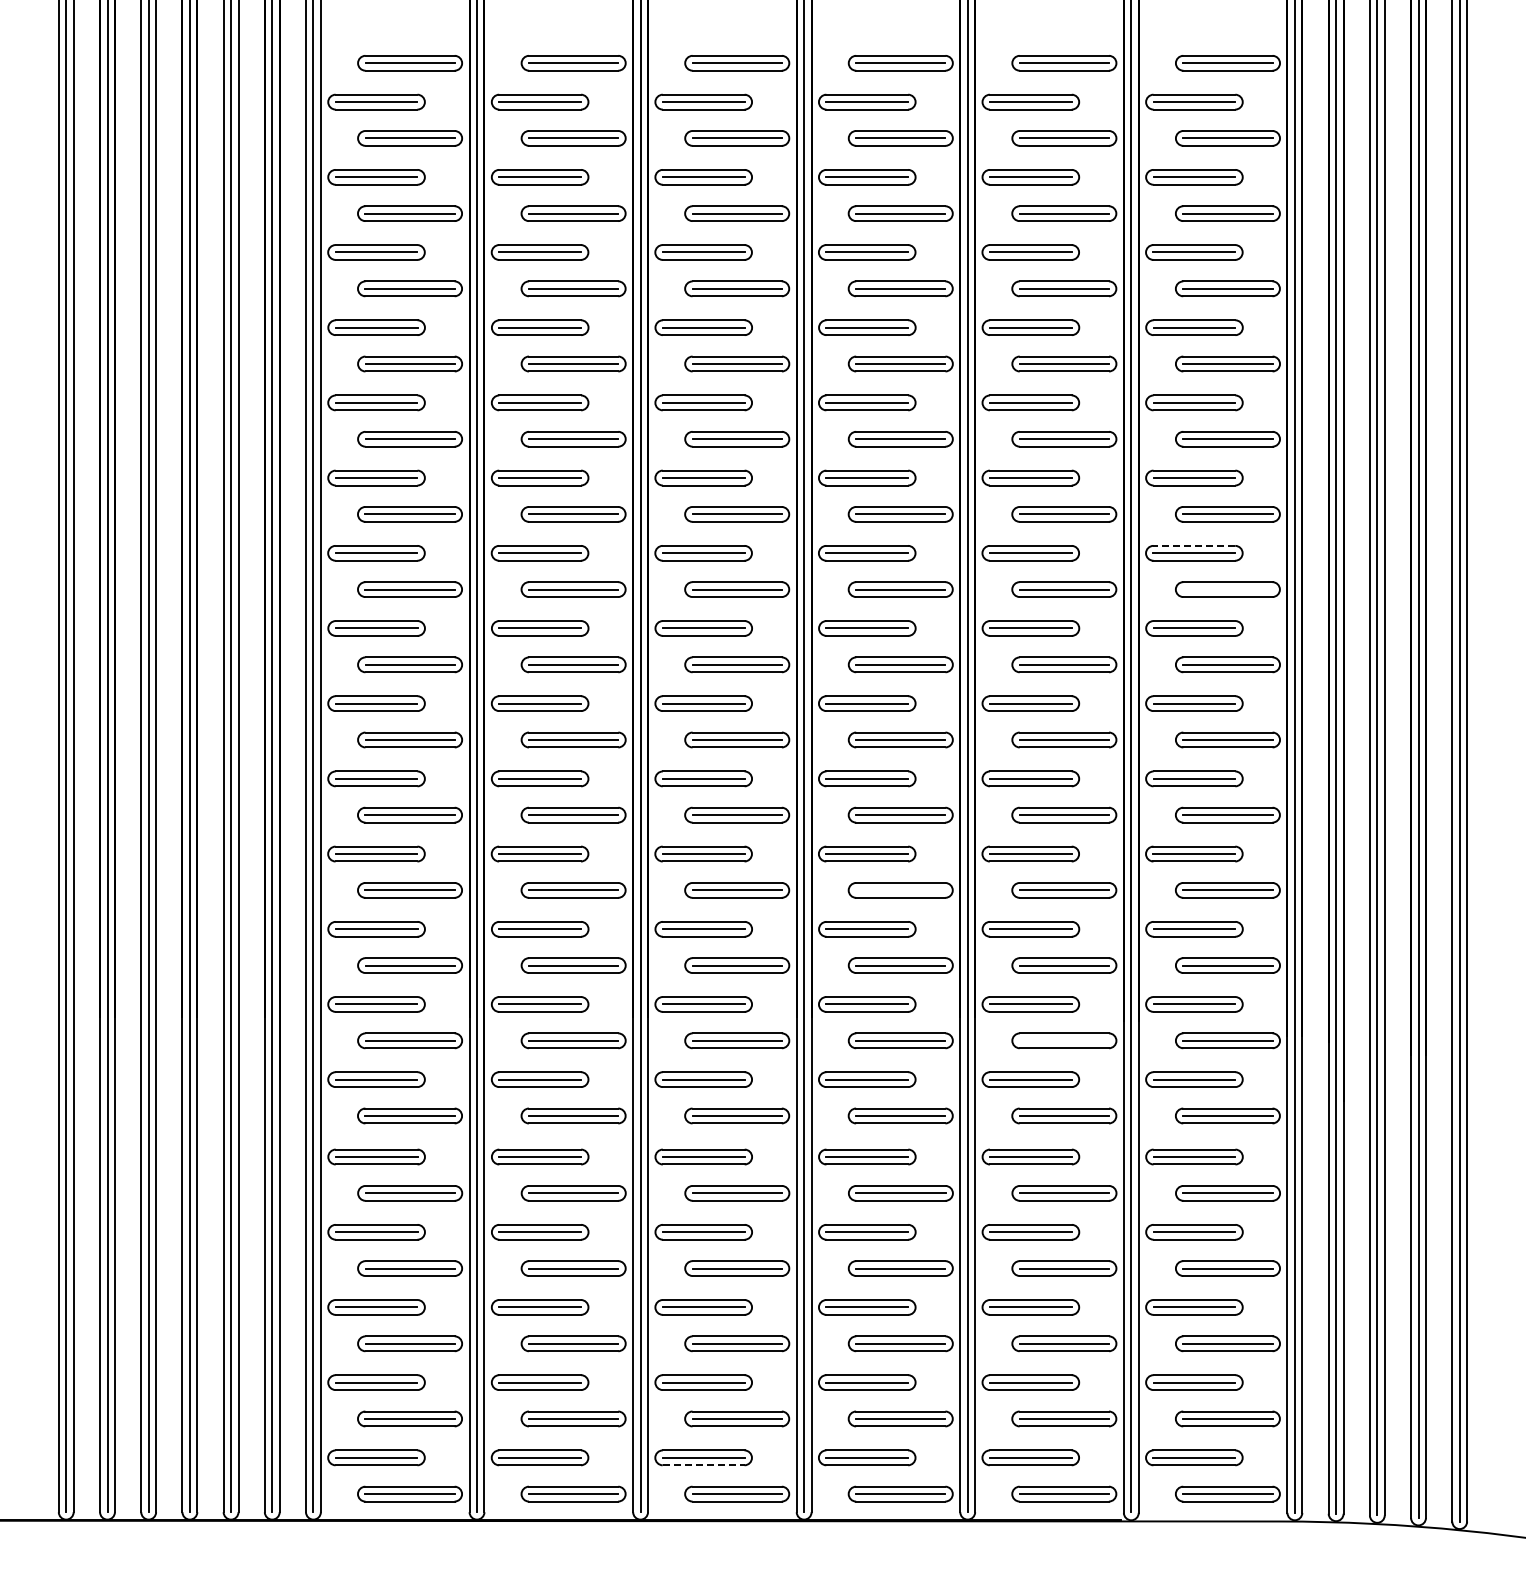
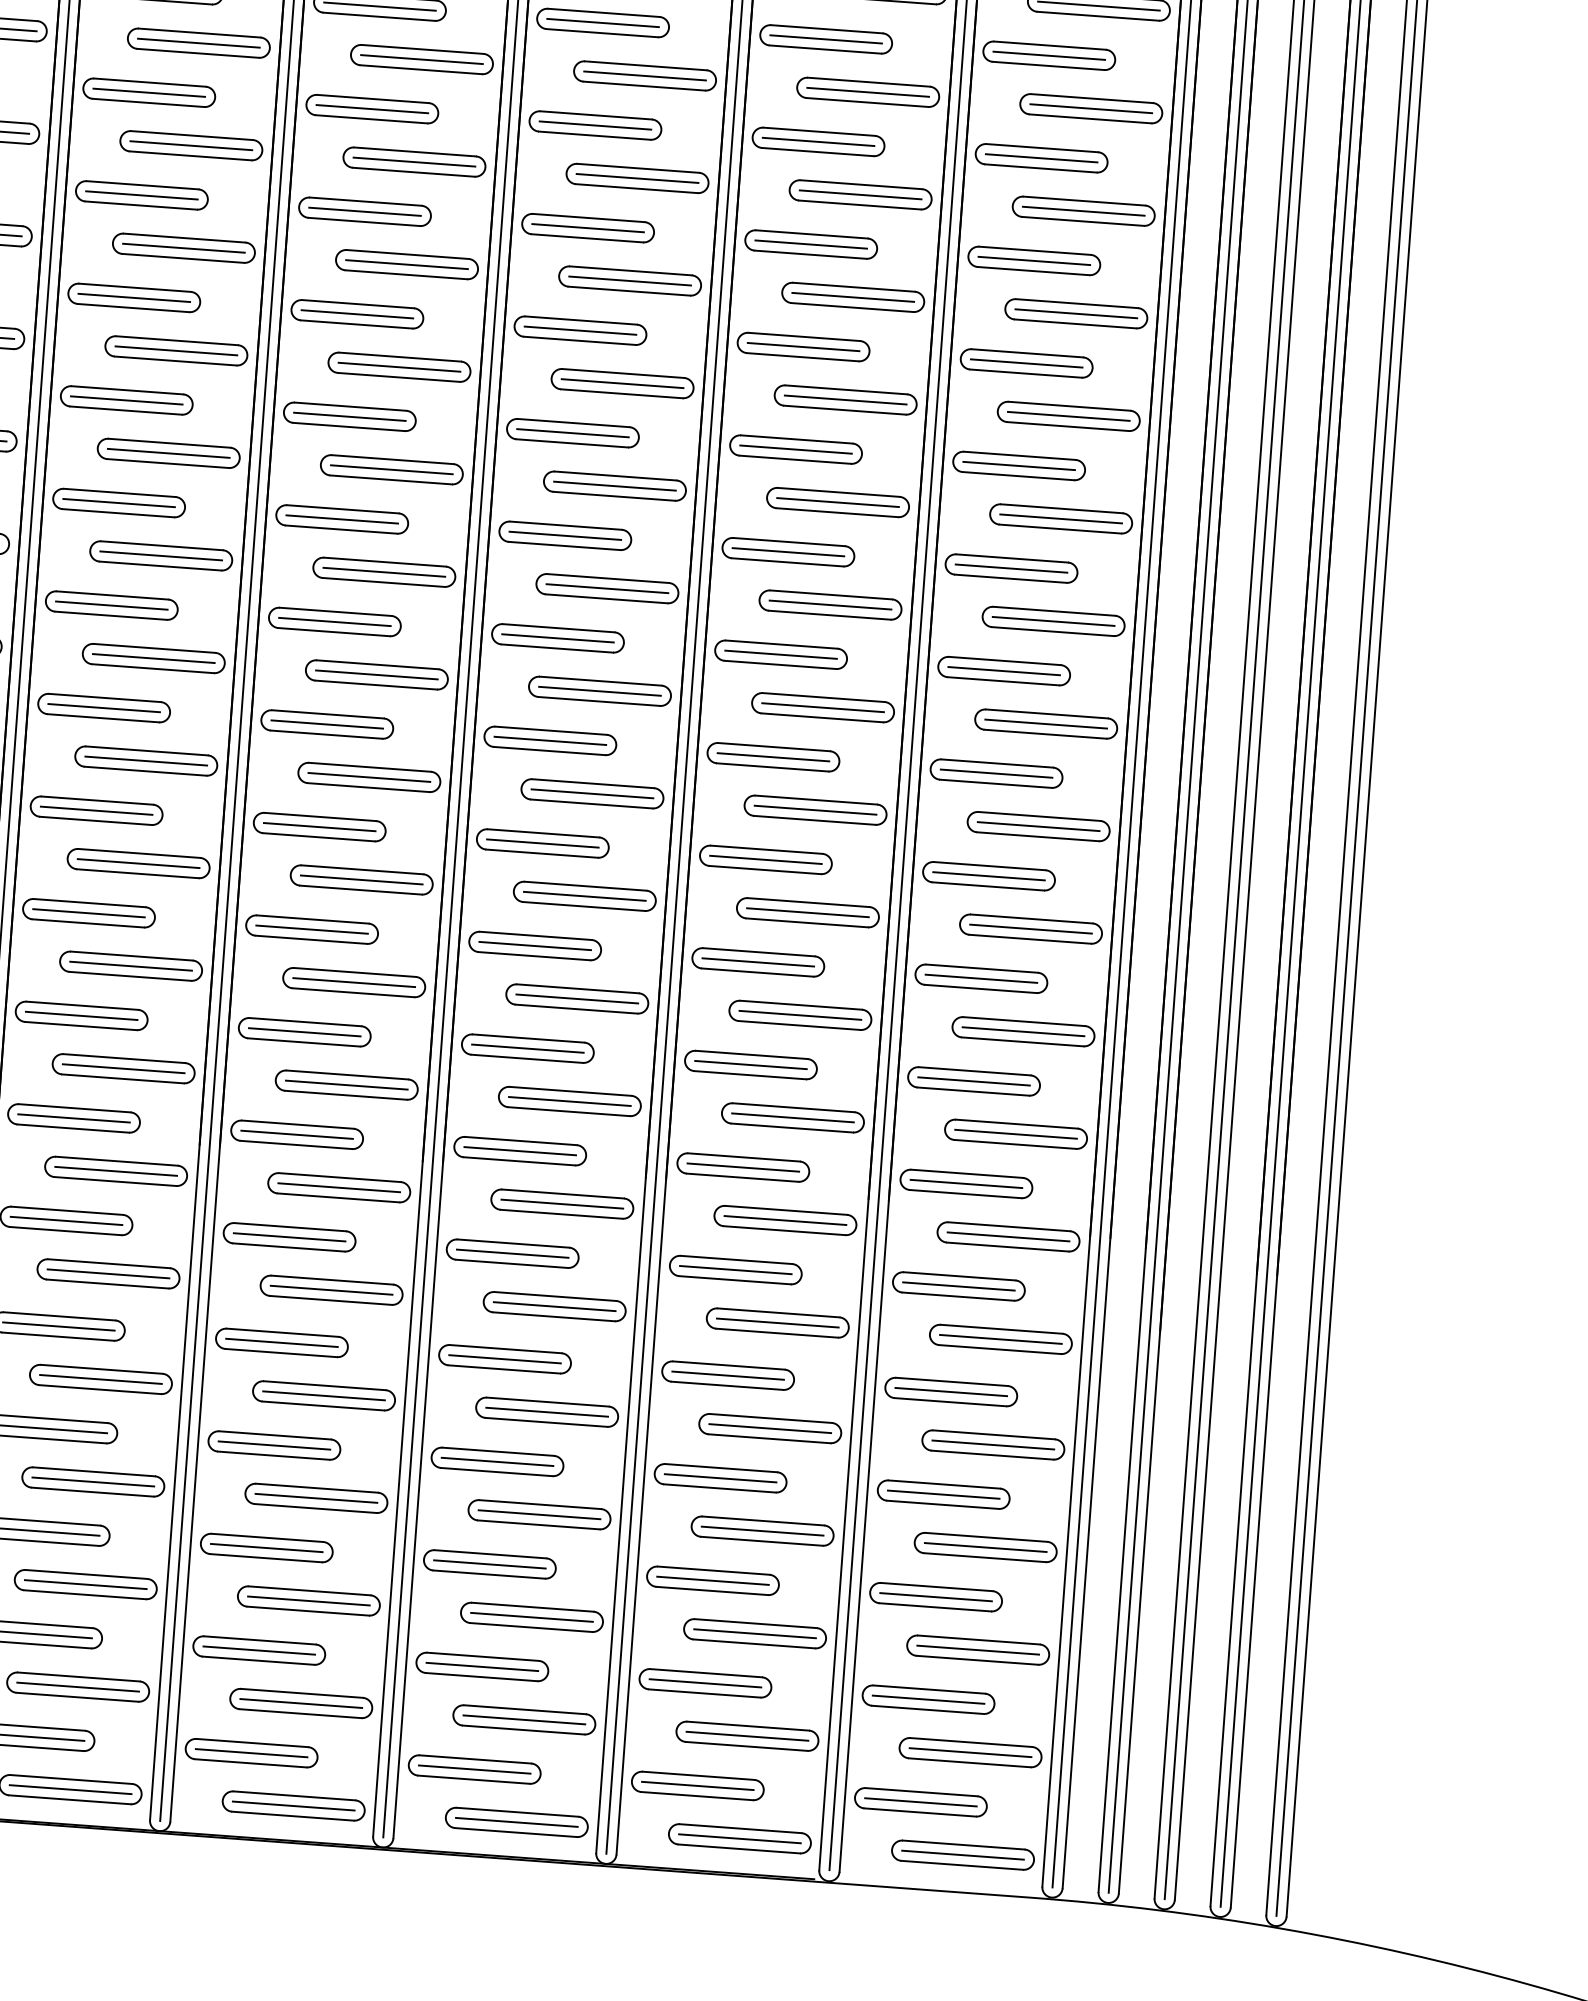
line: (1194, 545) -> (1012, 557), dashed -> solid
line: (1227, 589) -> (1053, 621), added
line: (900, 890) -> (576, 999), added
line: (1064, 1040) -> (785, 1220), added
line: (703, 1465) -> (250, 1763), dashed -> solid

